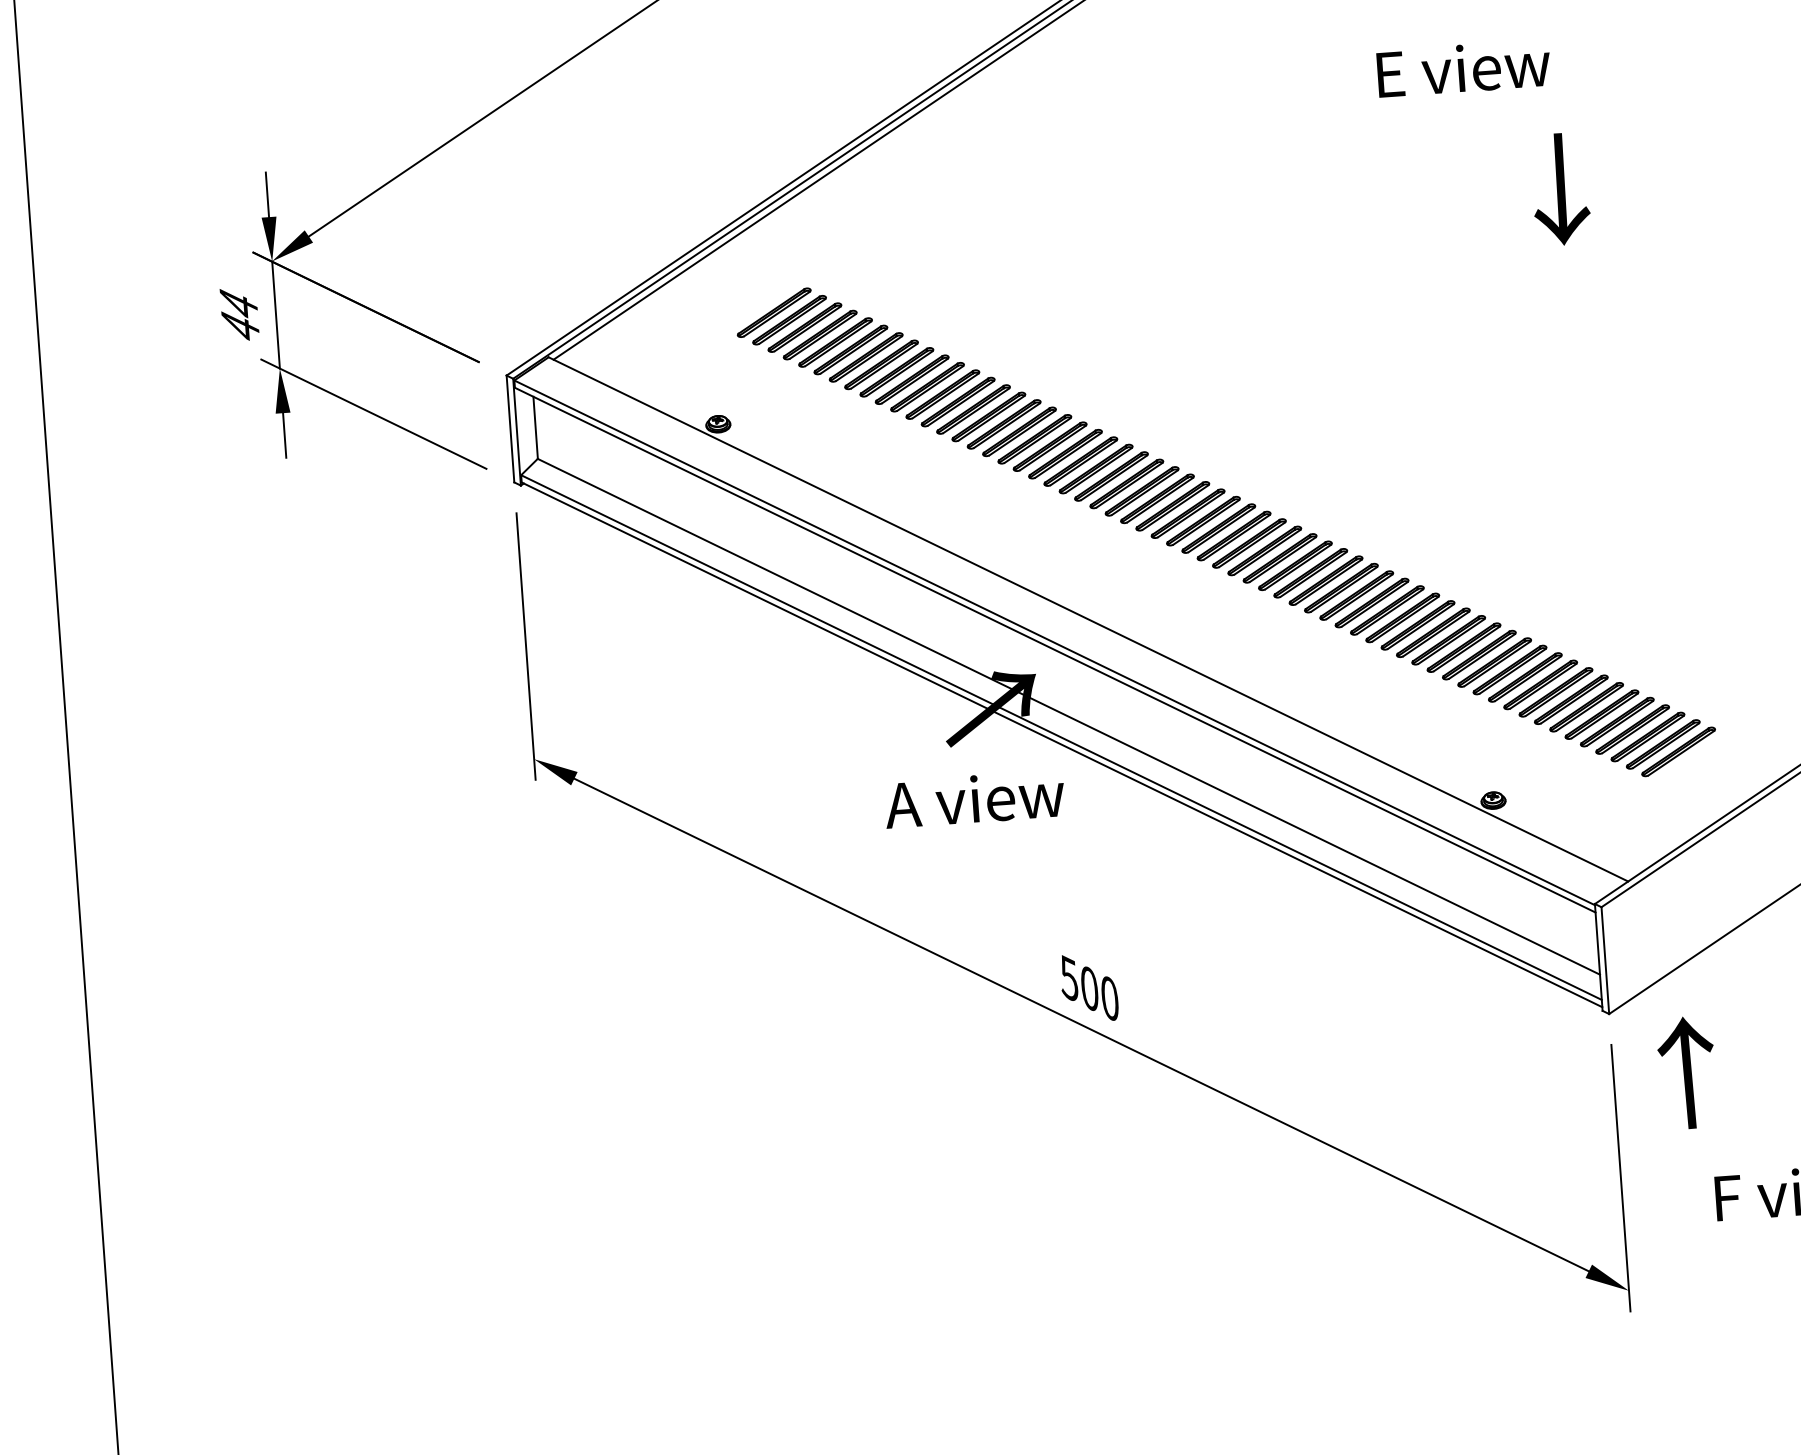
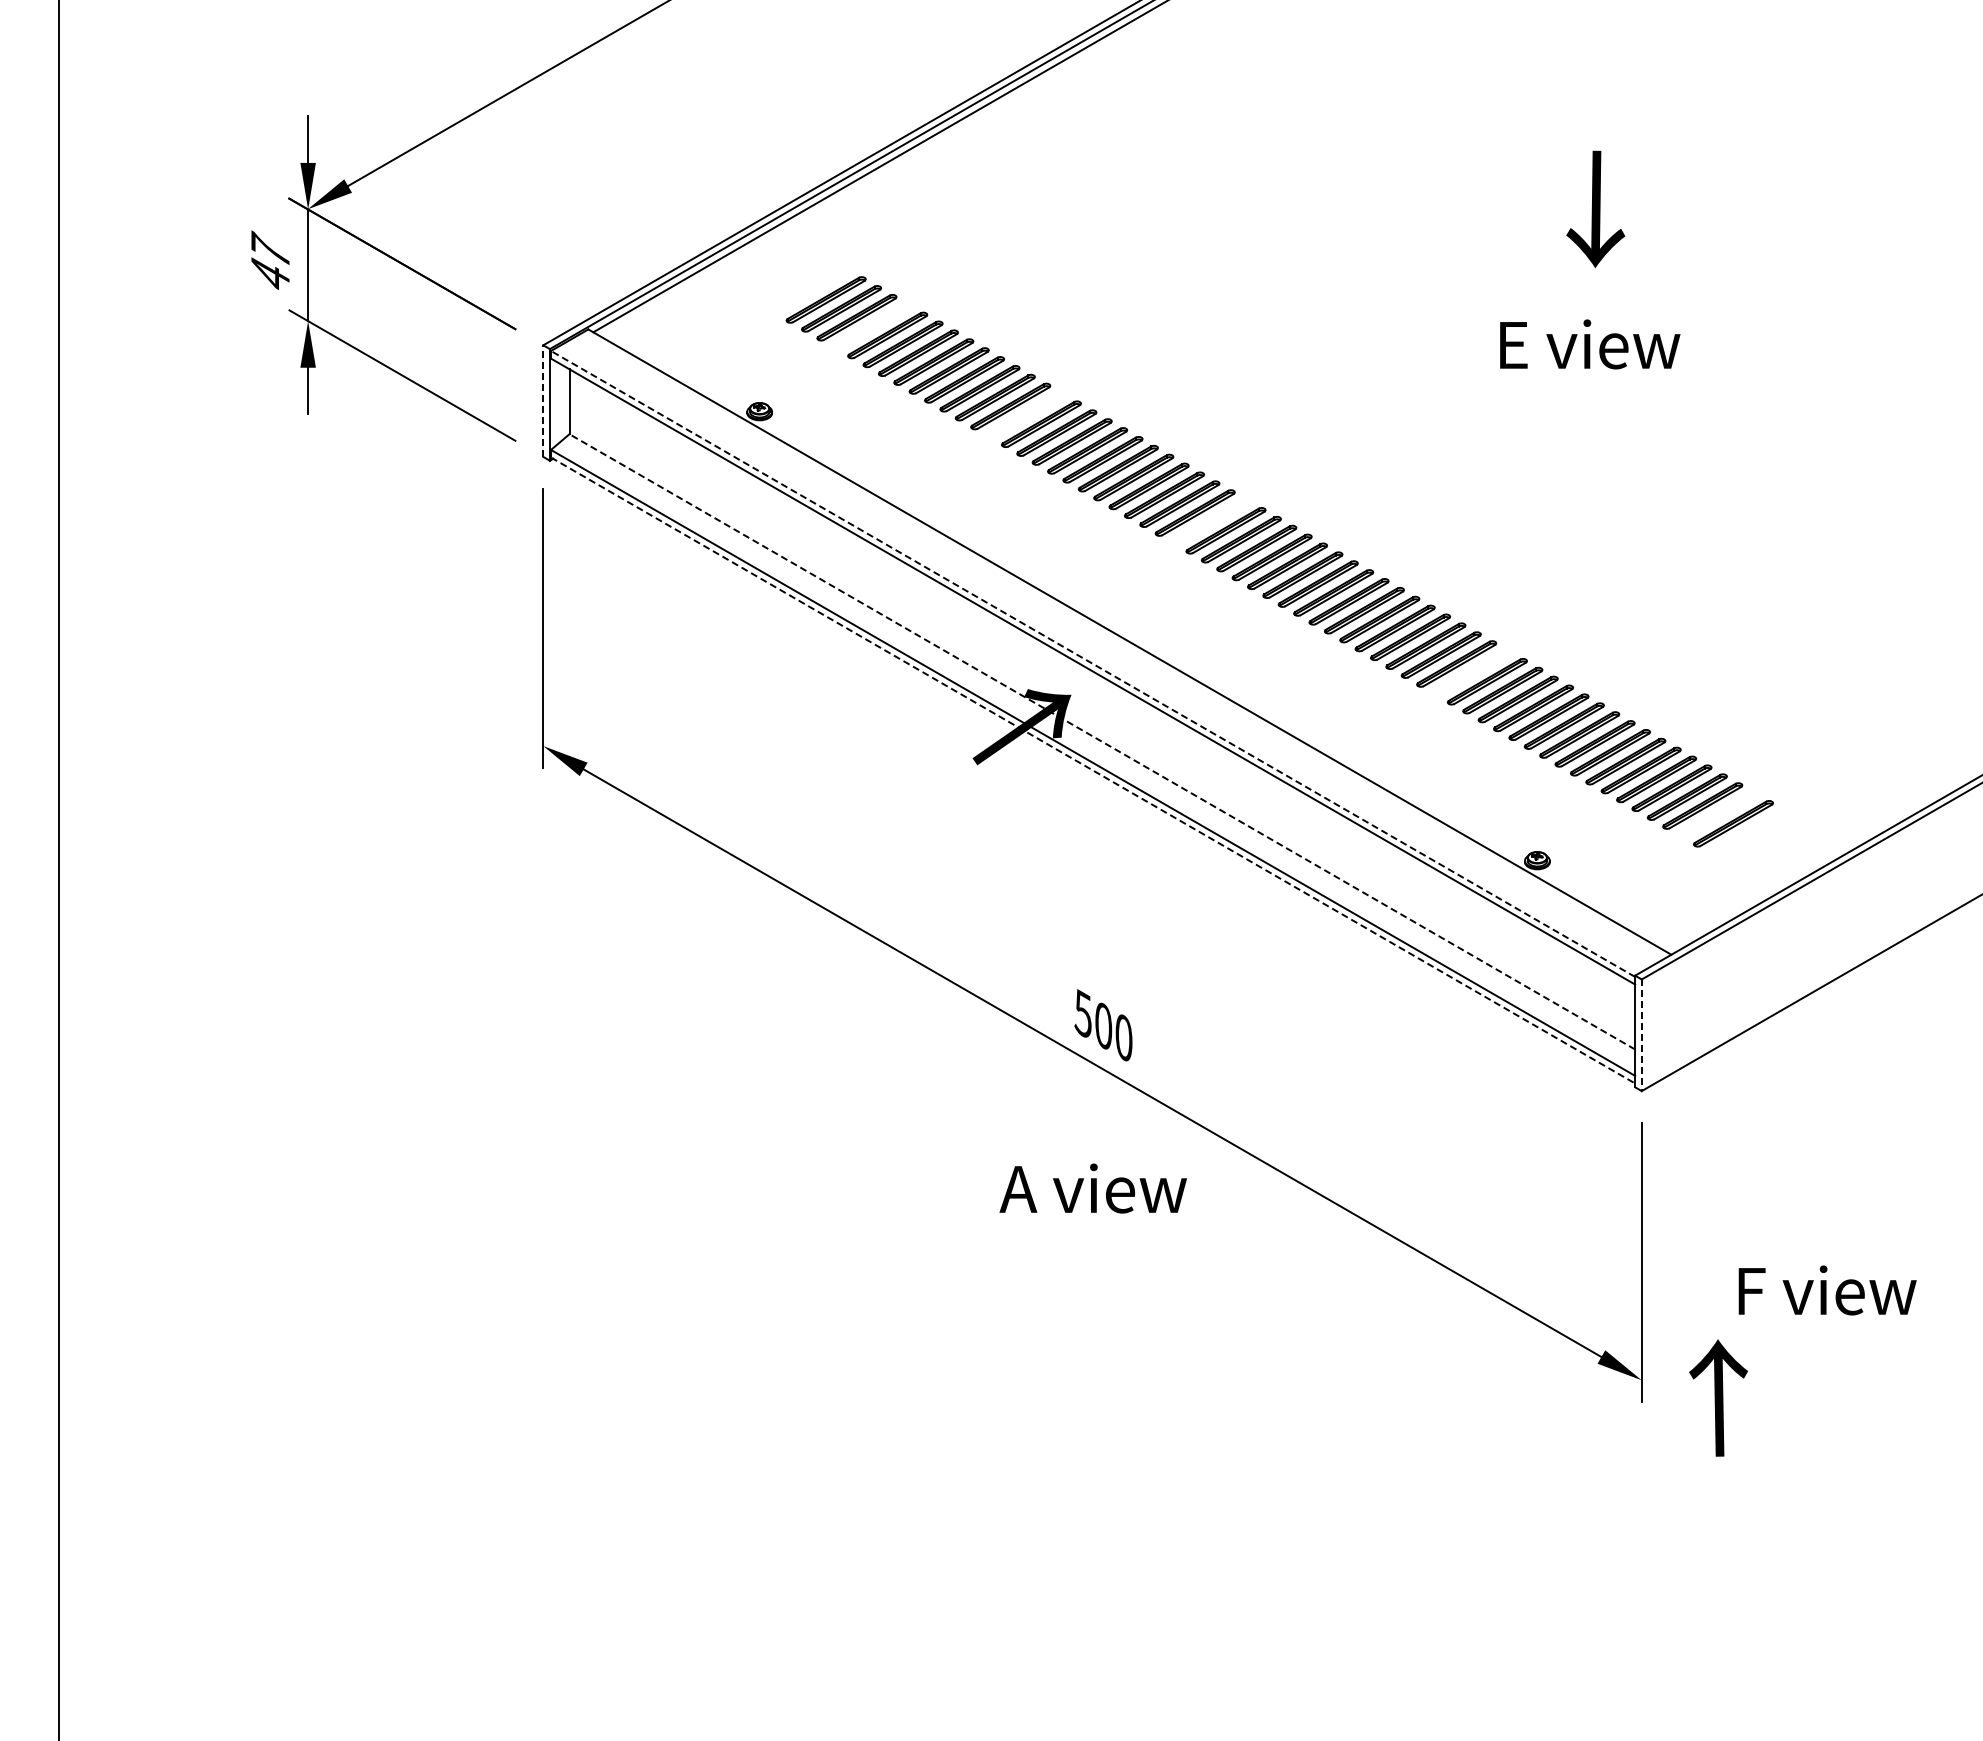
text: (1464, 68) -> (1590, 344), moved
text: (1560, 189) -> (1595, 209), moved
text: (238, 301) -> (270, 248), 44 -> 47
part: (819, 335) -> (871, 326), removed
part: (972, 409) -> (1025, 415), removed
line: (510, 429) -> (543, 401), solid -> dashed
part: (1157, 498) -> (1210, 521), removed
part: (1417, 625) -> (1471, 672), removed
line: (1055, 642) -> (1093, 663), solid -> dashed
line: (1068, 716) -> (1101, 741), solid -> dashed
line: (1062, 744) -> (1093, 770), solid -> dashed
part: (1662, 744) -> (1717, 814), removed
text: (973, 799) -> (1092, 1188), moved
line: (1605, 960) -> (1641, 1035), solid -> dashed
text: (1687, 1072) -> (1718, 1397), moved

